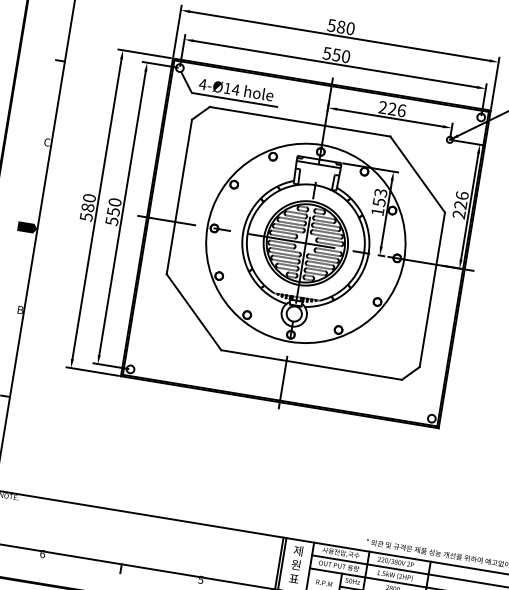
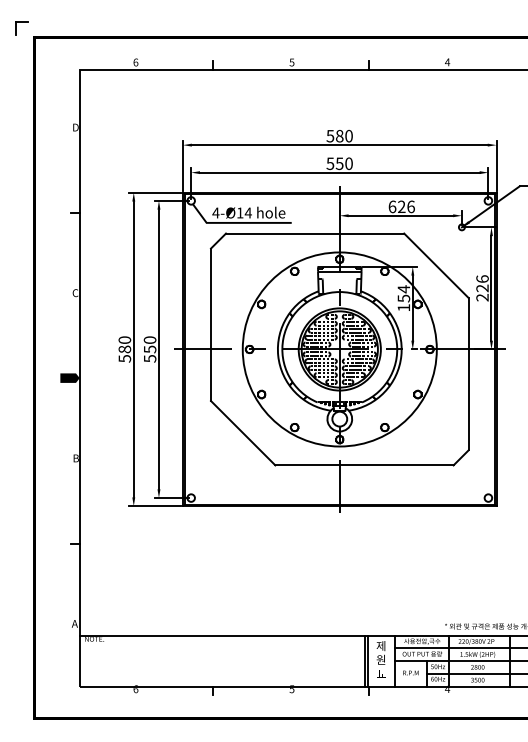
text: (383, 107) -> (392, 206), 226 -> 626
text: (380, 193) -> (403, 289), 153 -> 154

